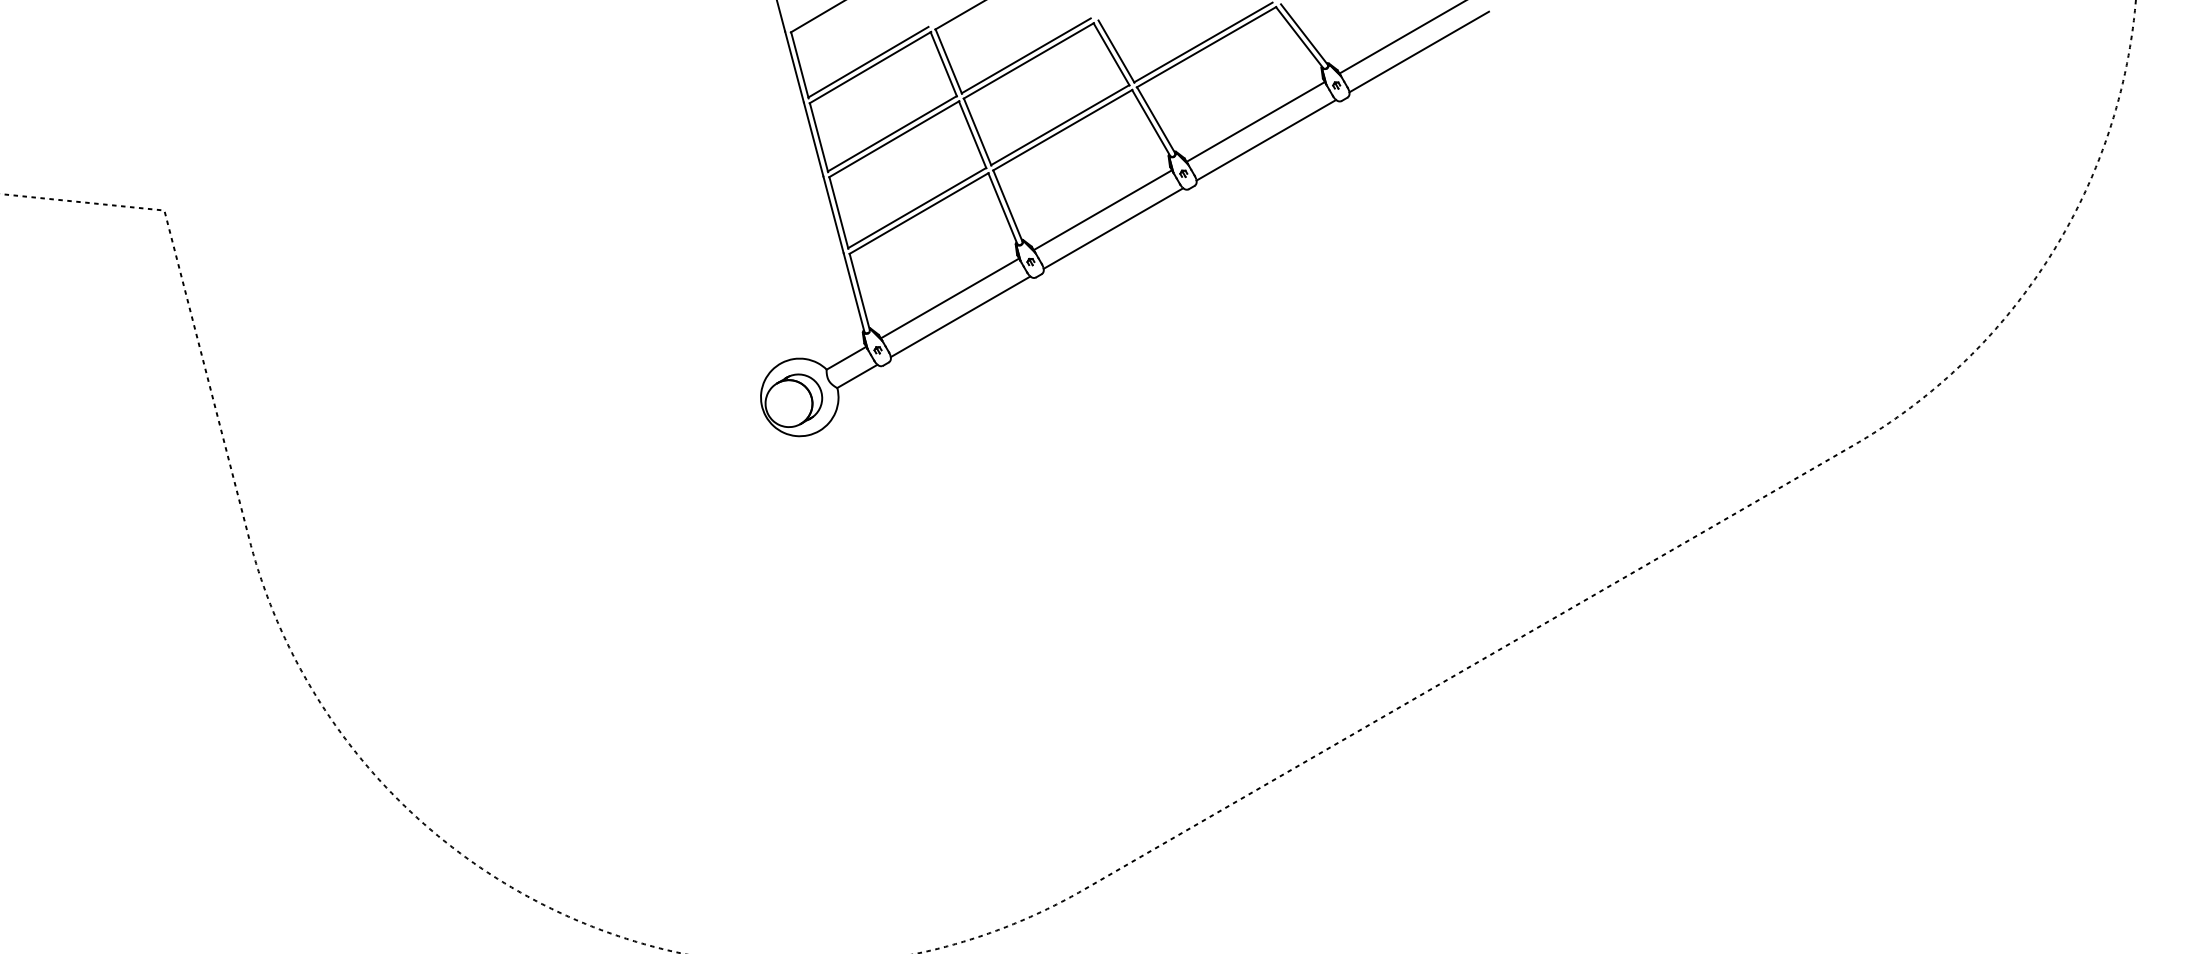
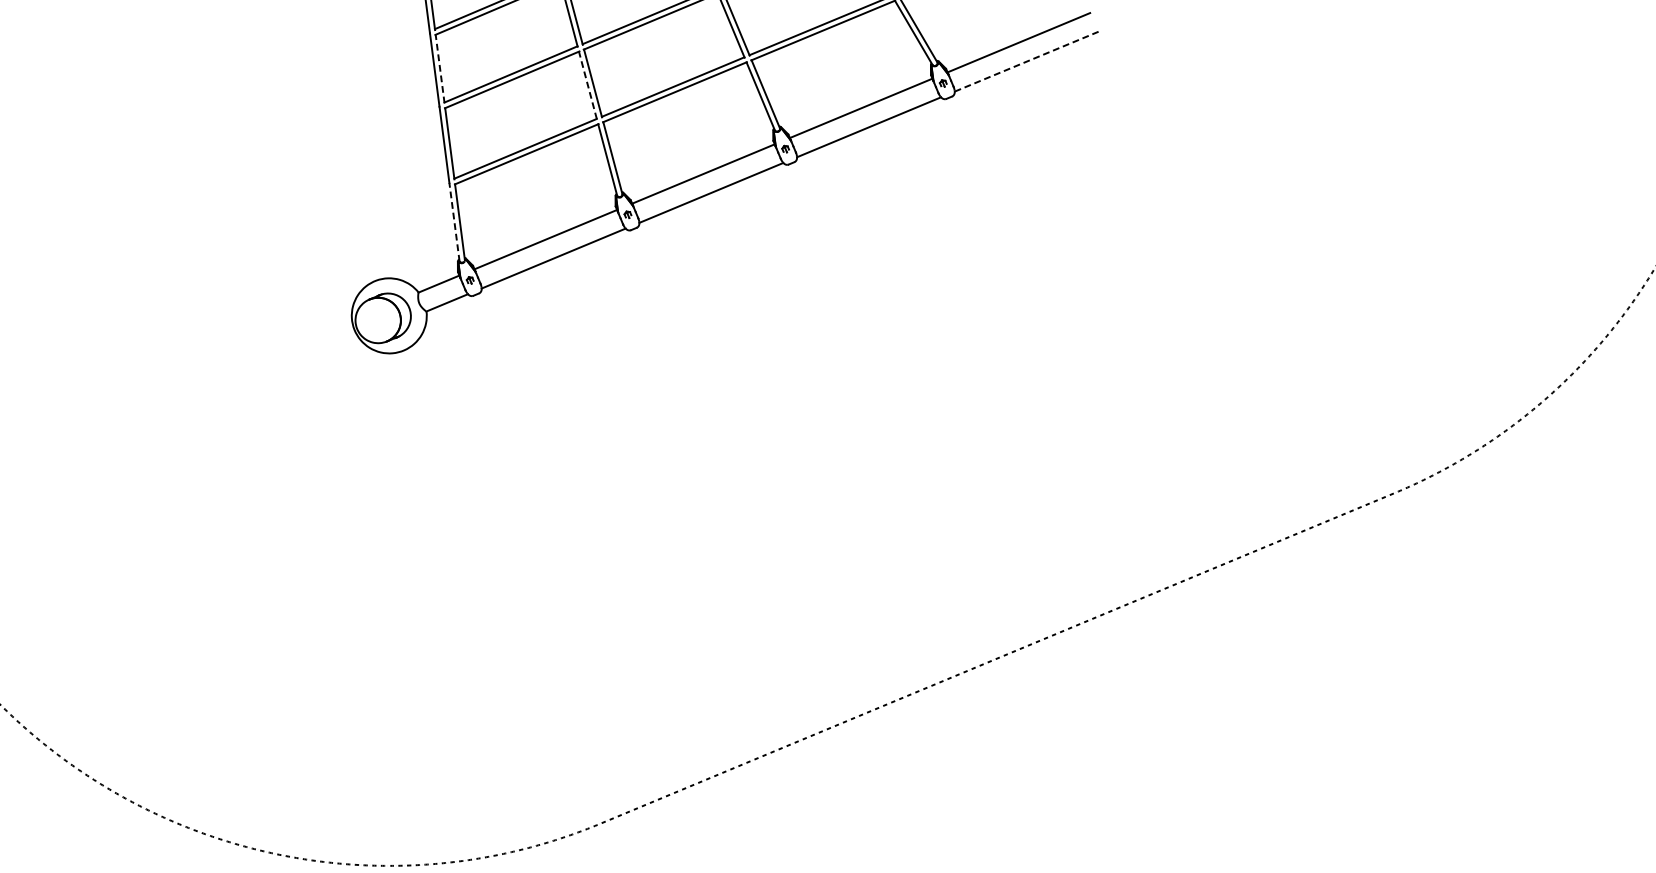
line: (1419, 52) -> (1026, 62), solid -> dashed
line: (972, 134) -> (587, 85), solid -> dashed
line: (819, 137) -> (440, 68), solid -> dashed
line: (854, 292) -> (454, 222), solid -> dashed

